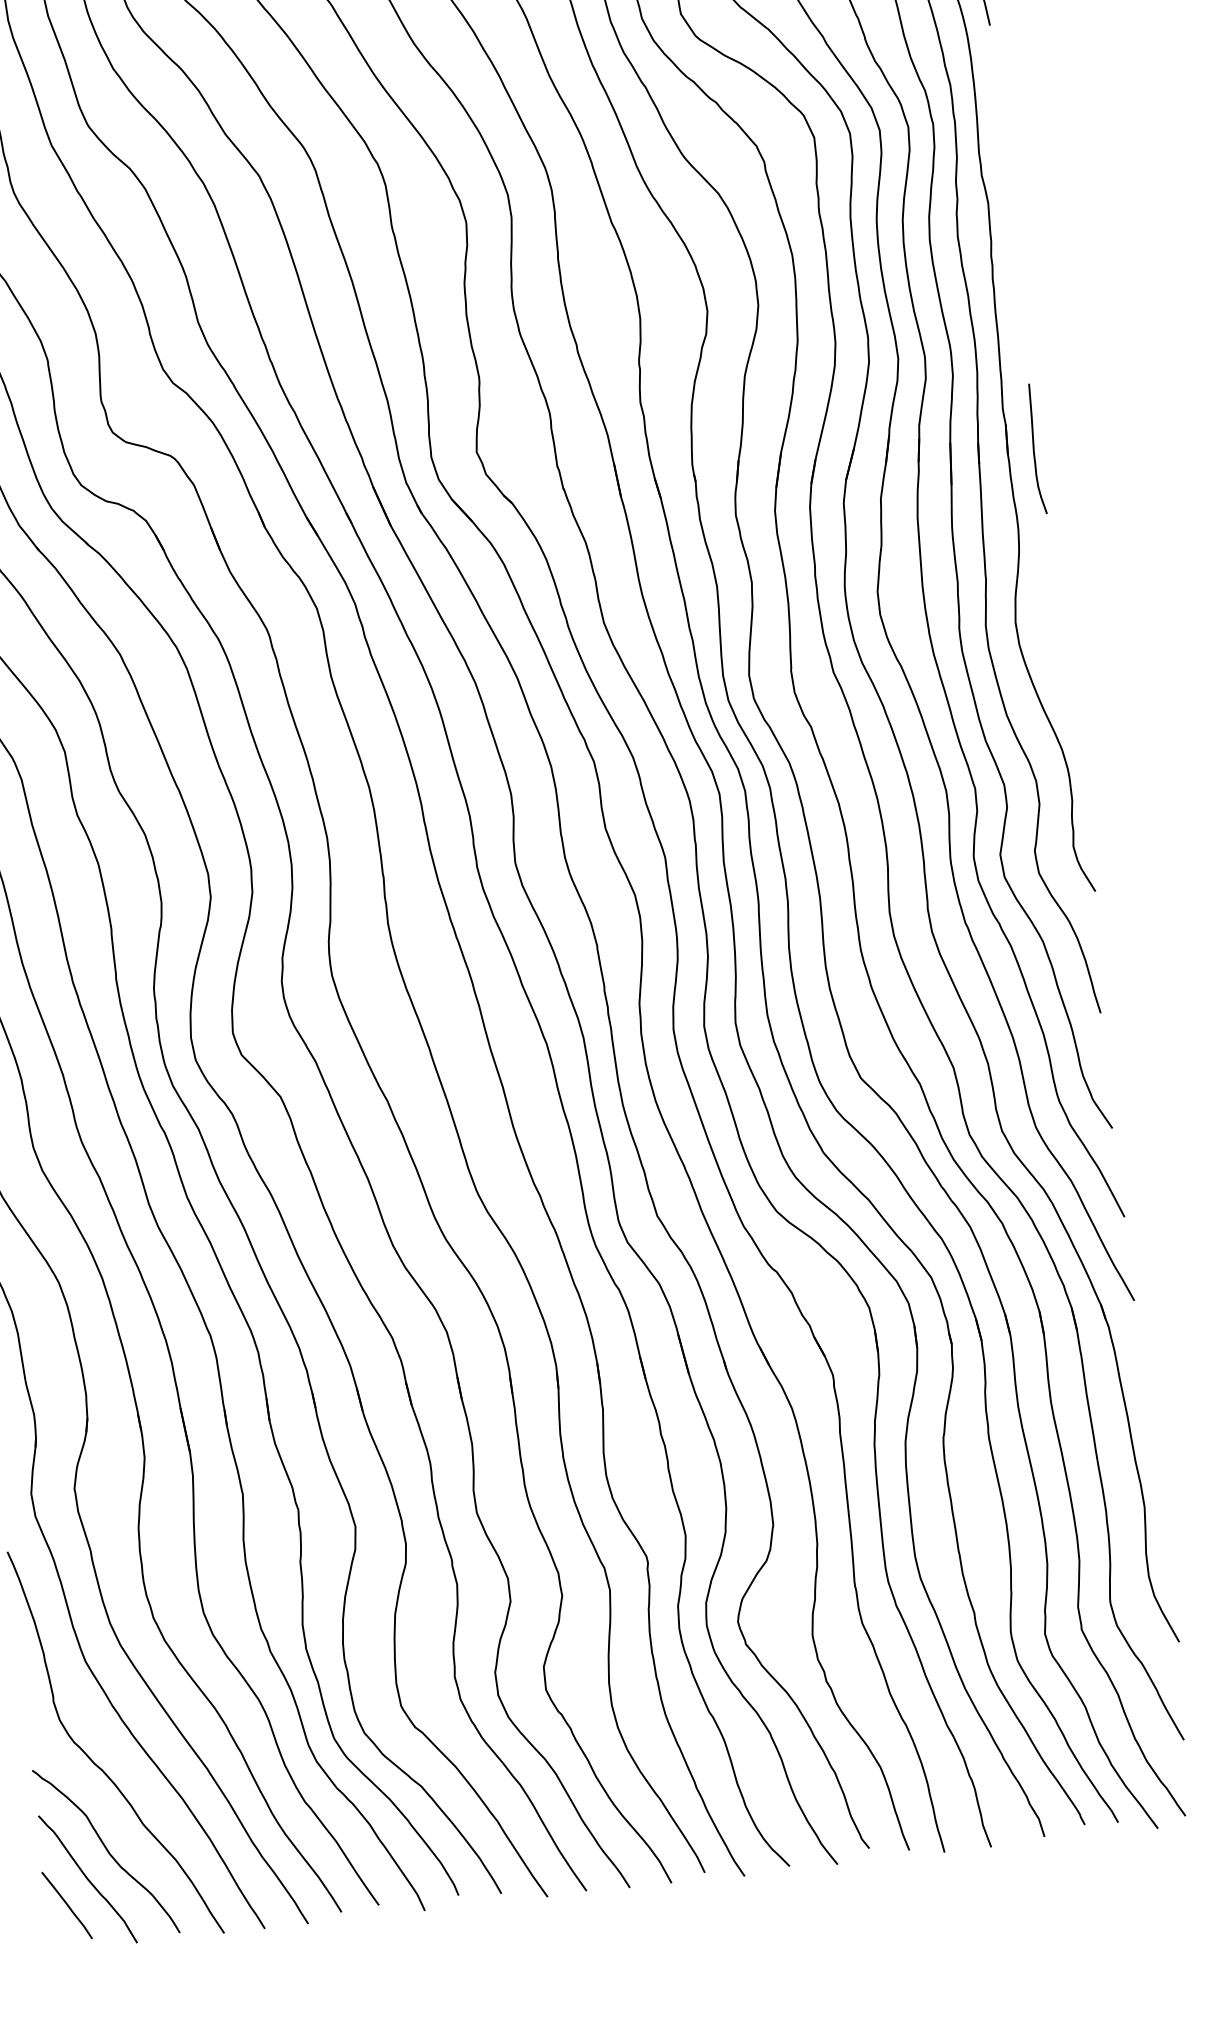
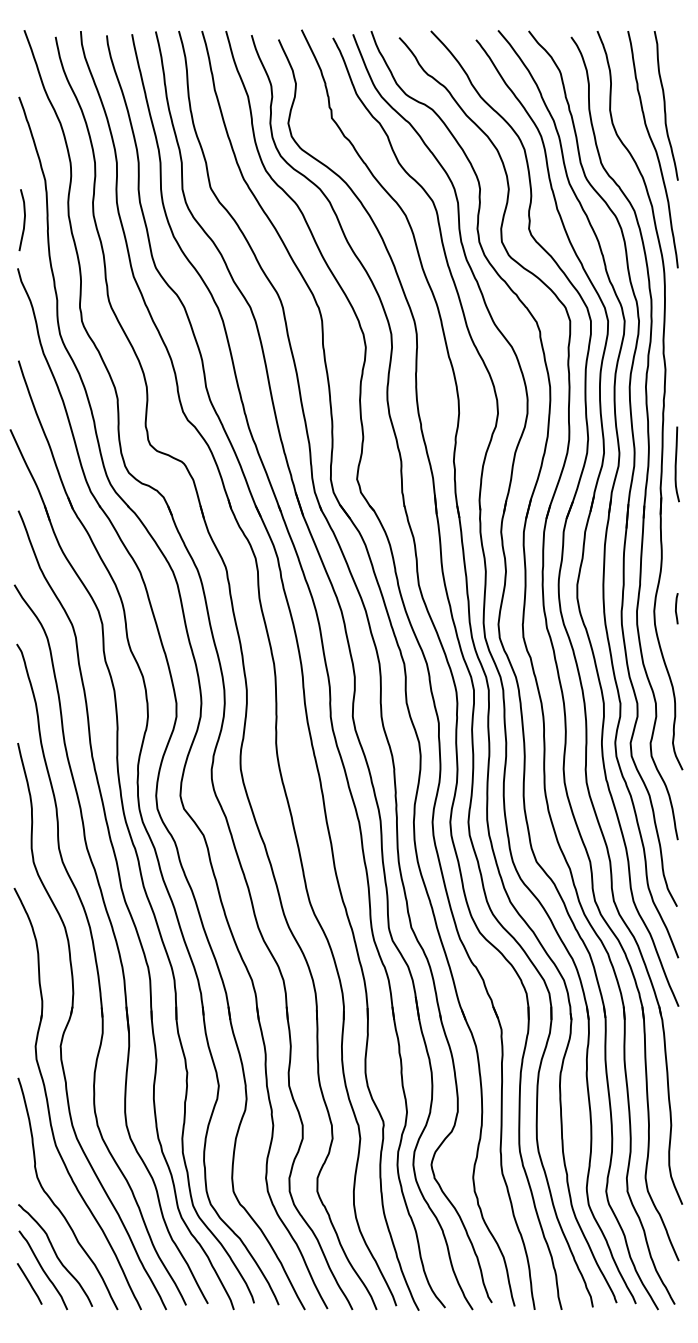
curve: (1035, 449) -> (676, 464), moved
curve: (1053, 613) -> (676, 608), added

